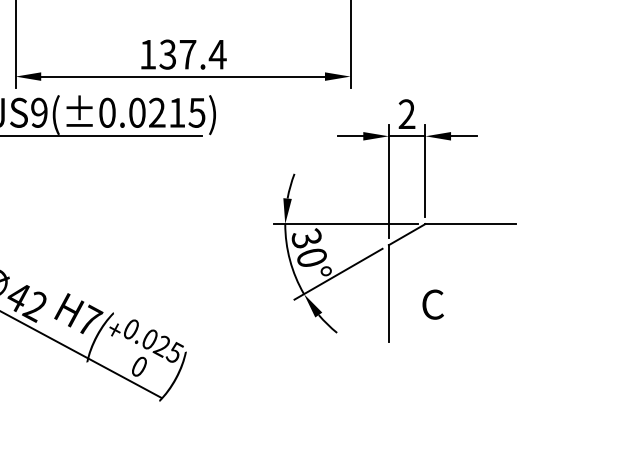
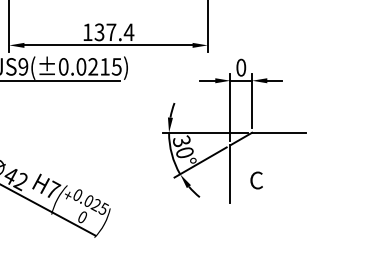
text: (407, 113) -> (241, 67), 2 -> 0

